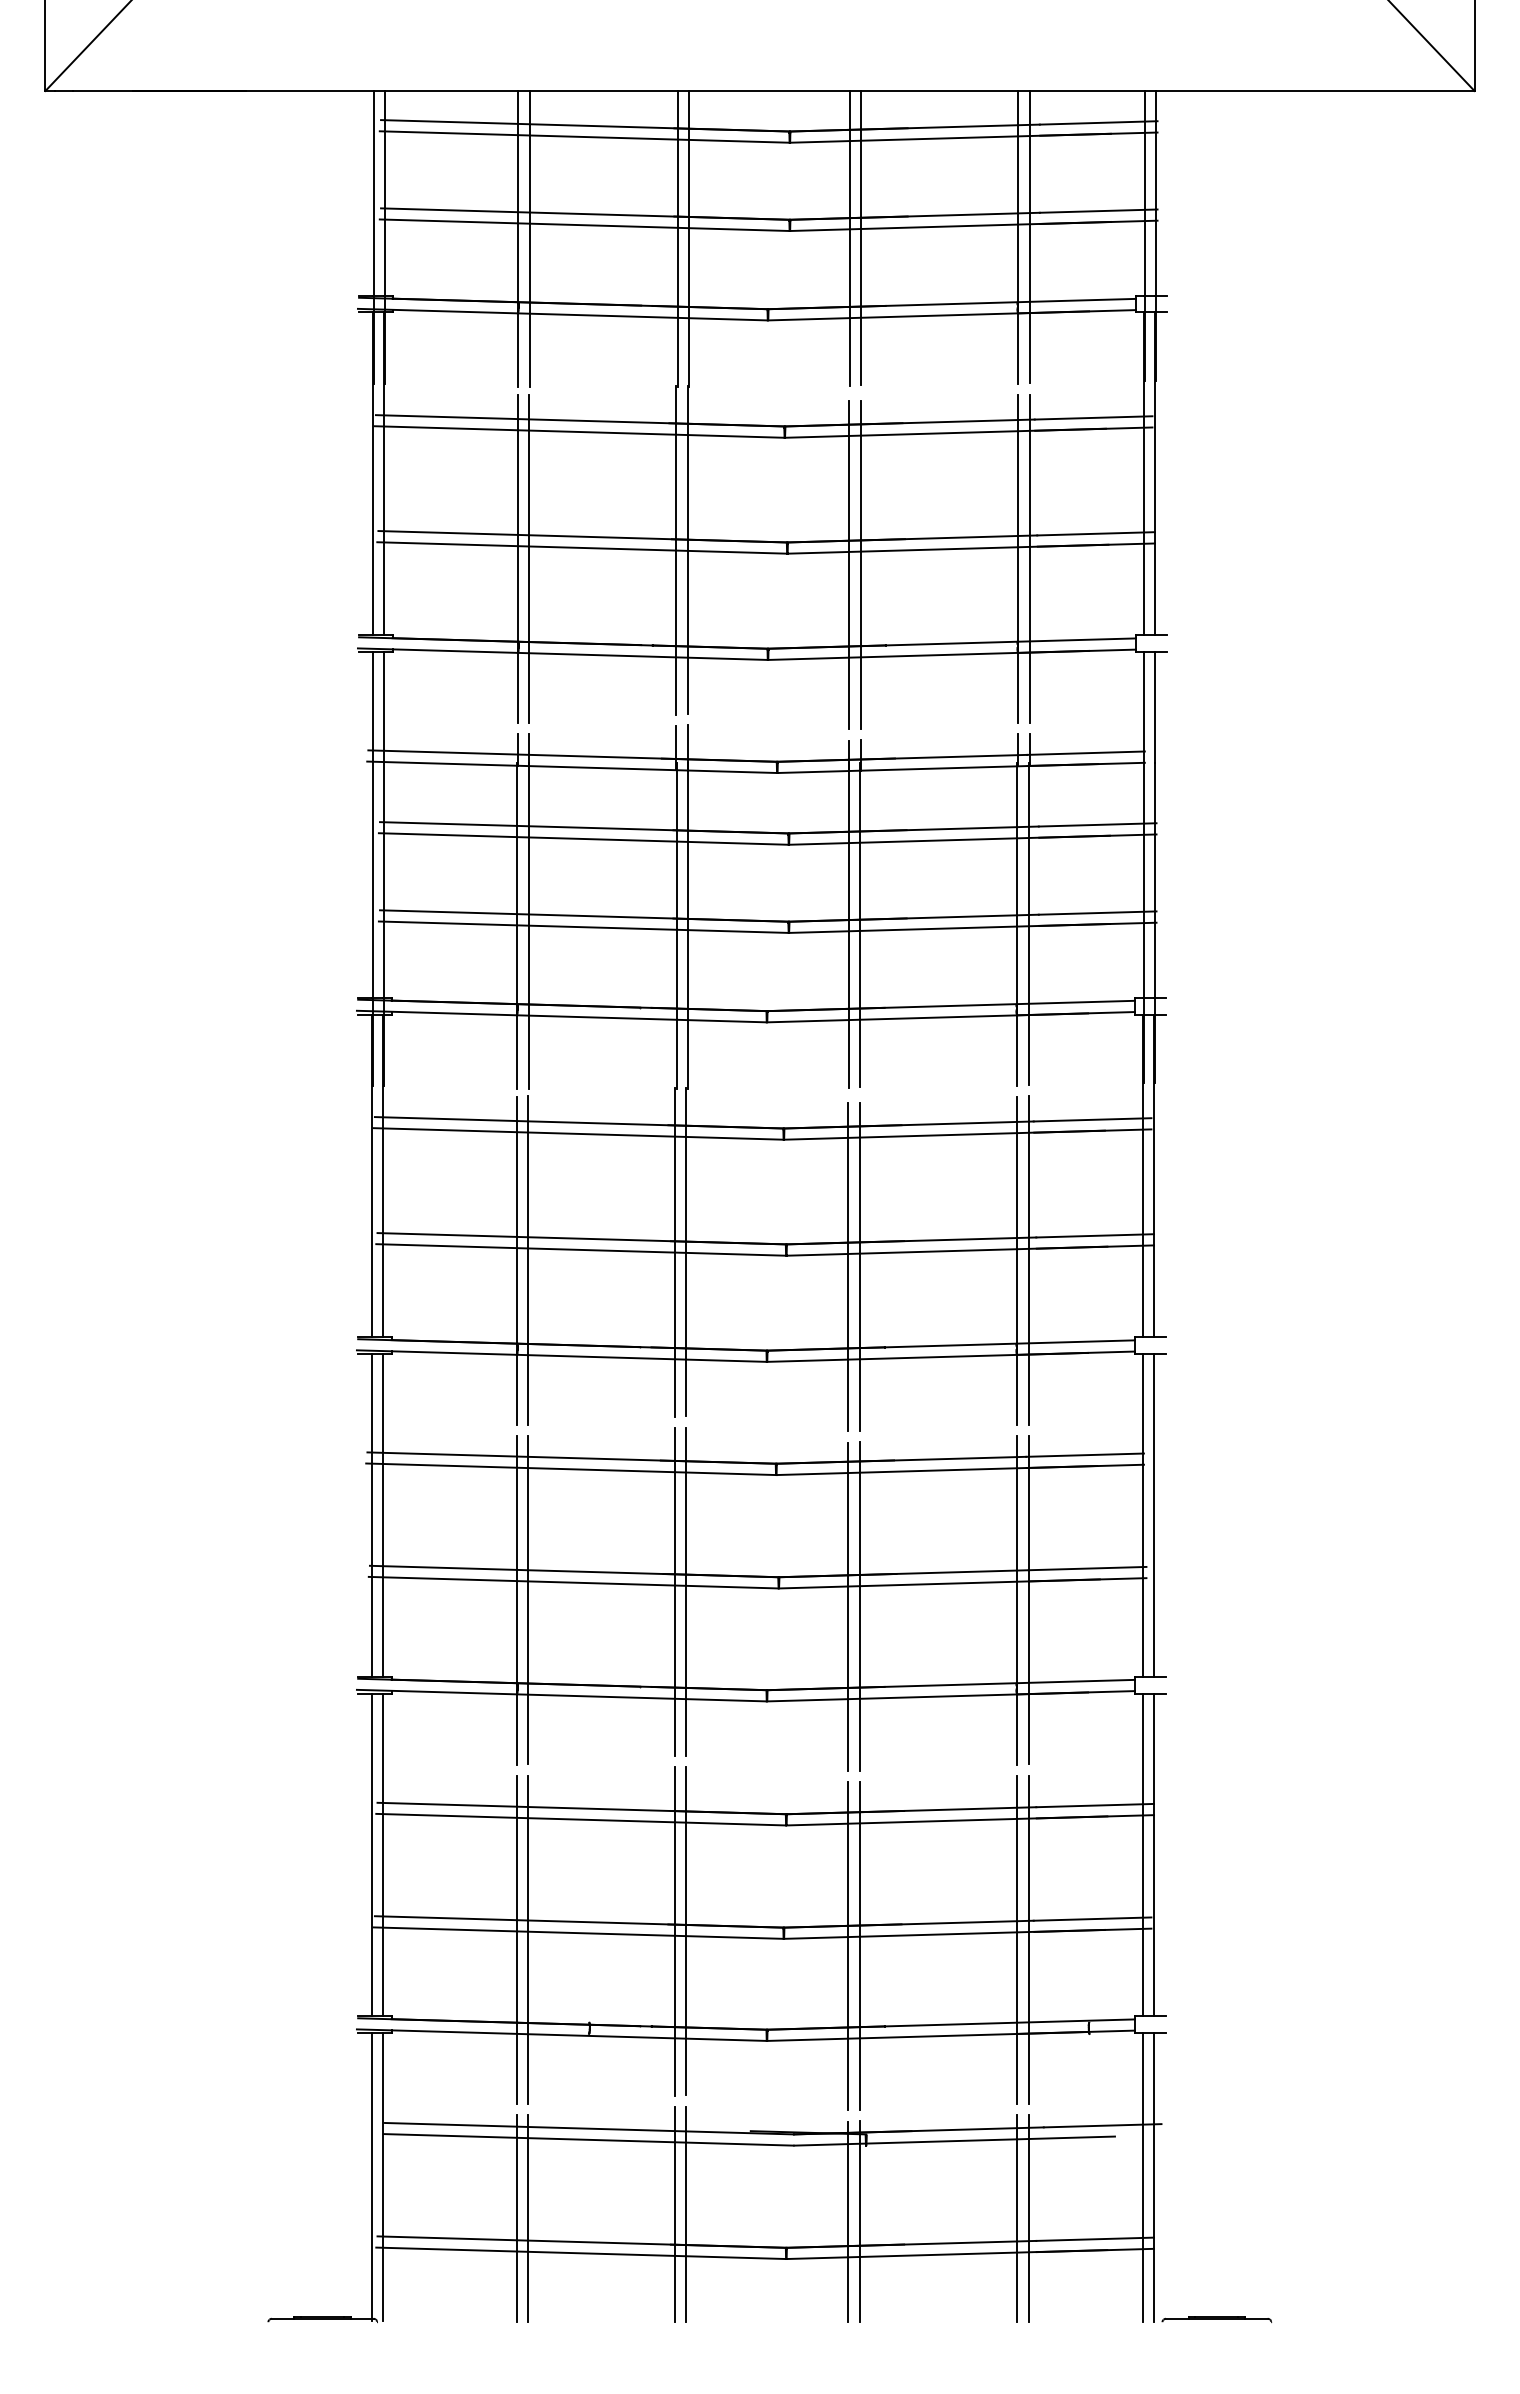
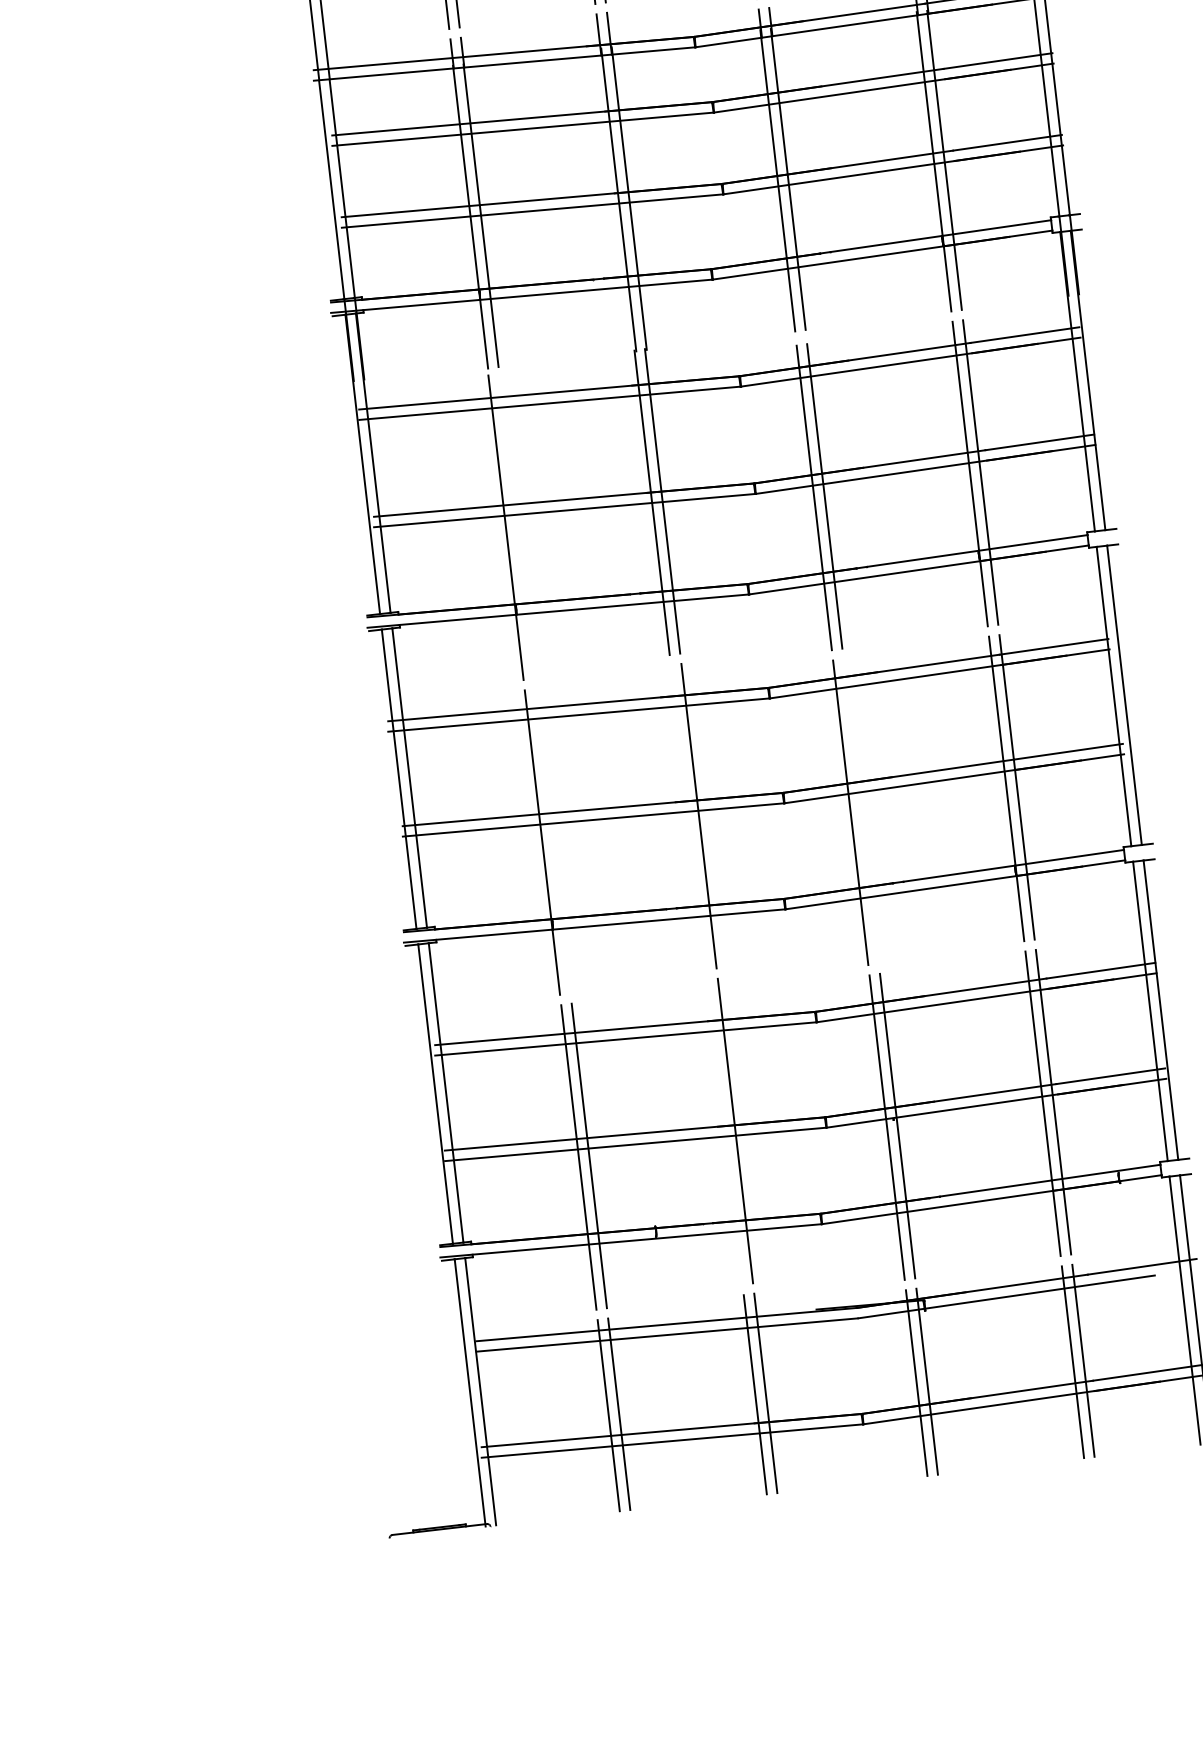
line: (527, 1260) -> (516, 526), removed
line: (675, 1591) -> (688, 817), removed
line: (527, 1600) -> (552, 841), removed
line: (859, 1606) -> (861, 811), removed
line: (675, 1931) -> (725, 1132), removed

